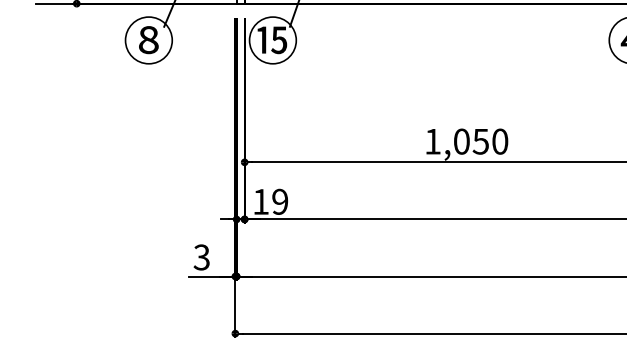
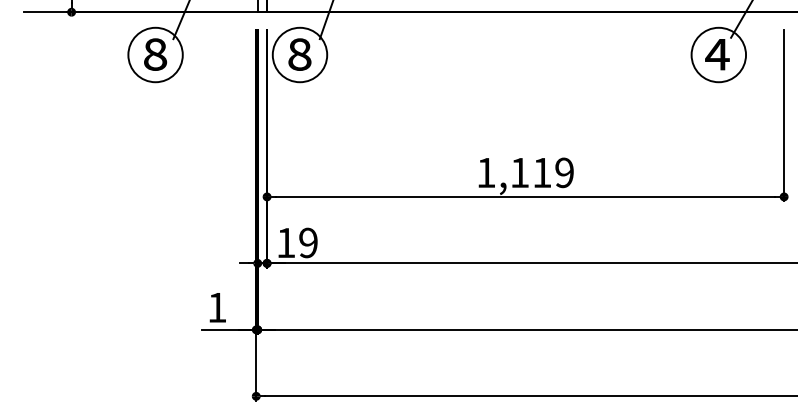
text: (272, 40) -> (299, 54), ⑮ -> ⑧
text: (480, 141) -> (541, 172), 1,050 -> 1,119
text: (201, 257) -> (216, 307), 3 -> 1

